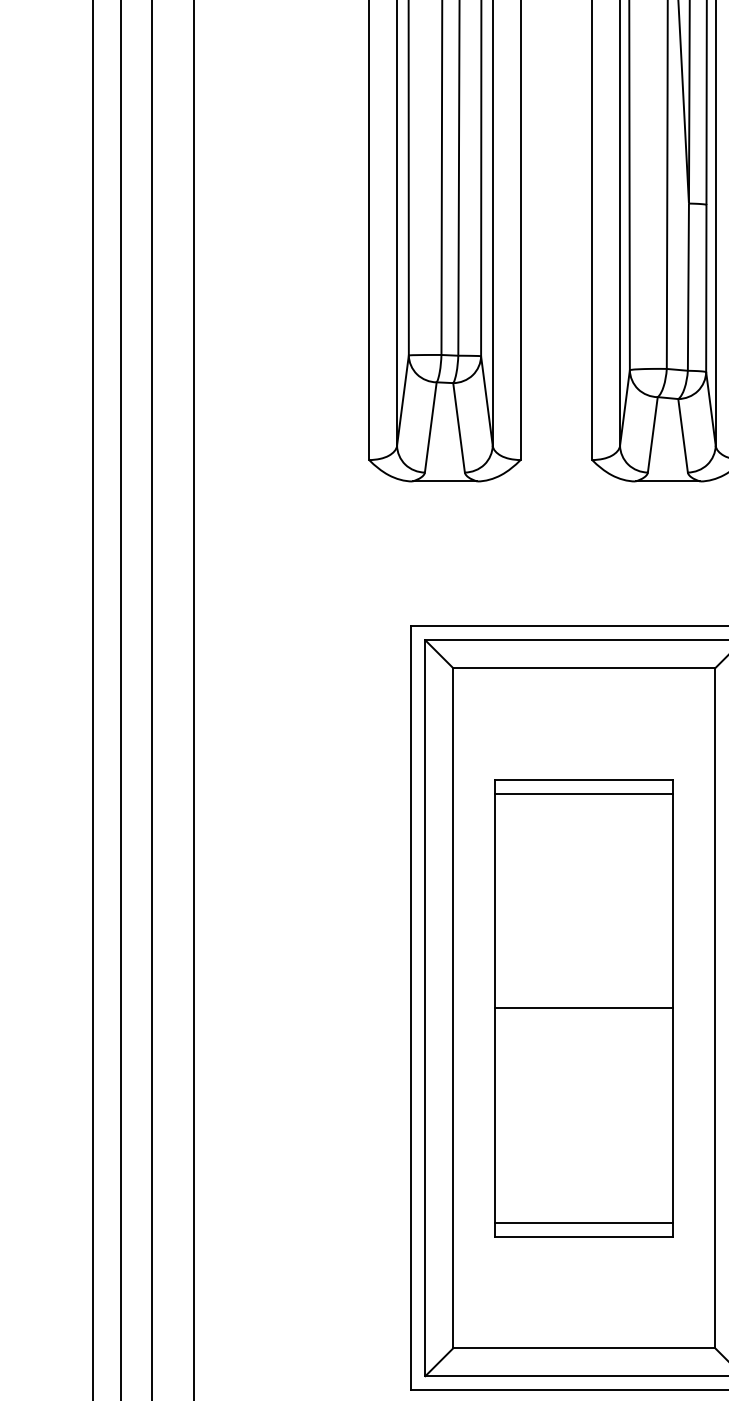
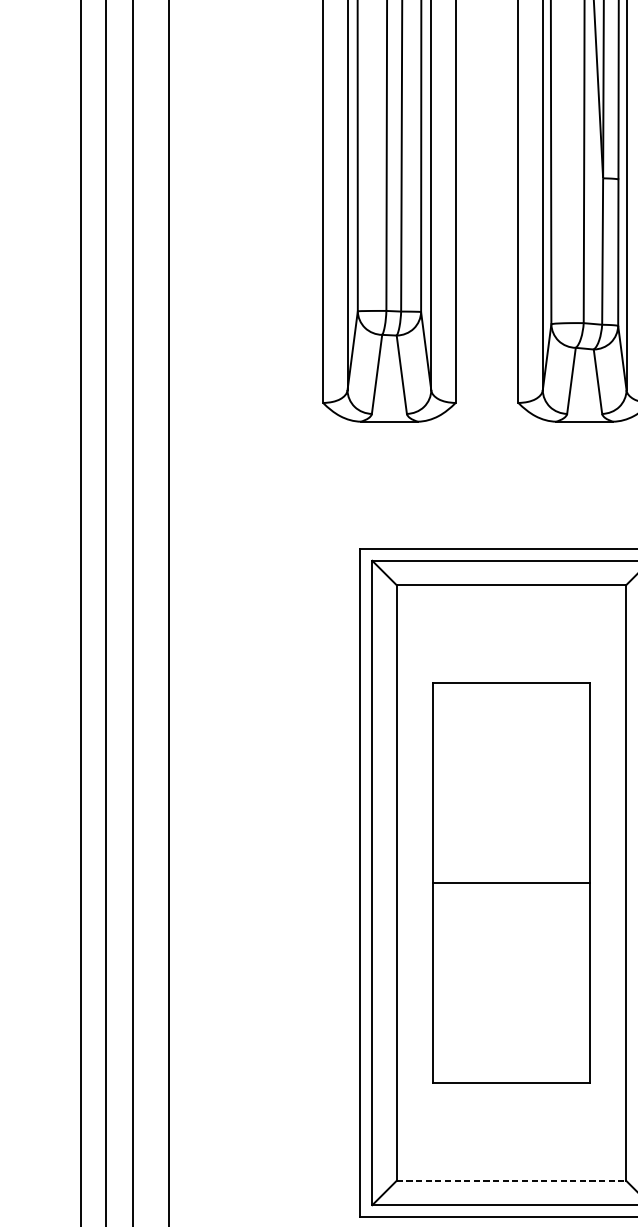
line: (584, 793) -> (511, 694), removed
line: (584, 1222) -> (511, 1070), removed
line: (584, 1348) -> (511, 1180), solid -> dashed

